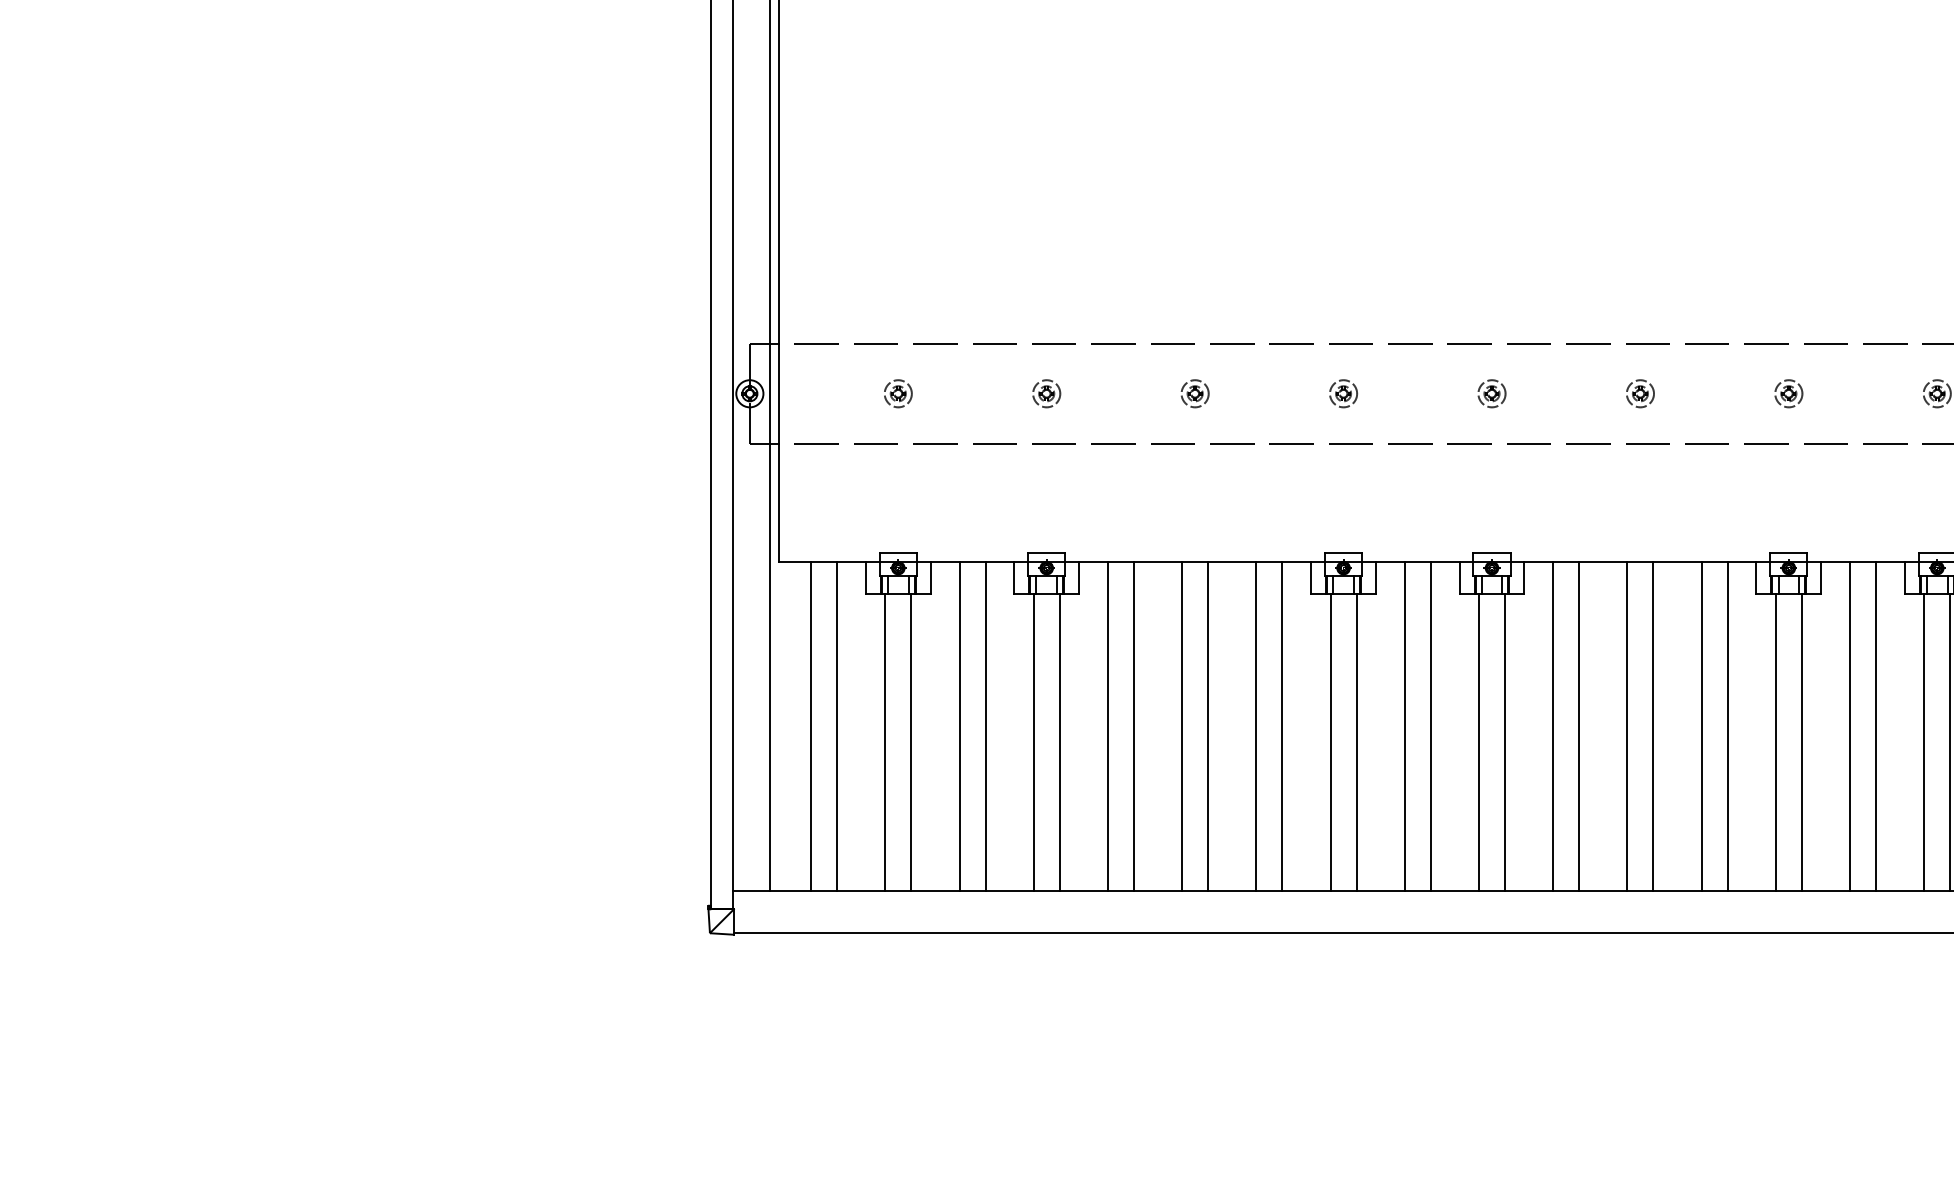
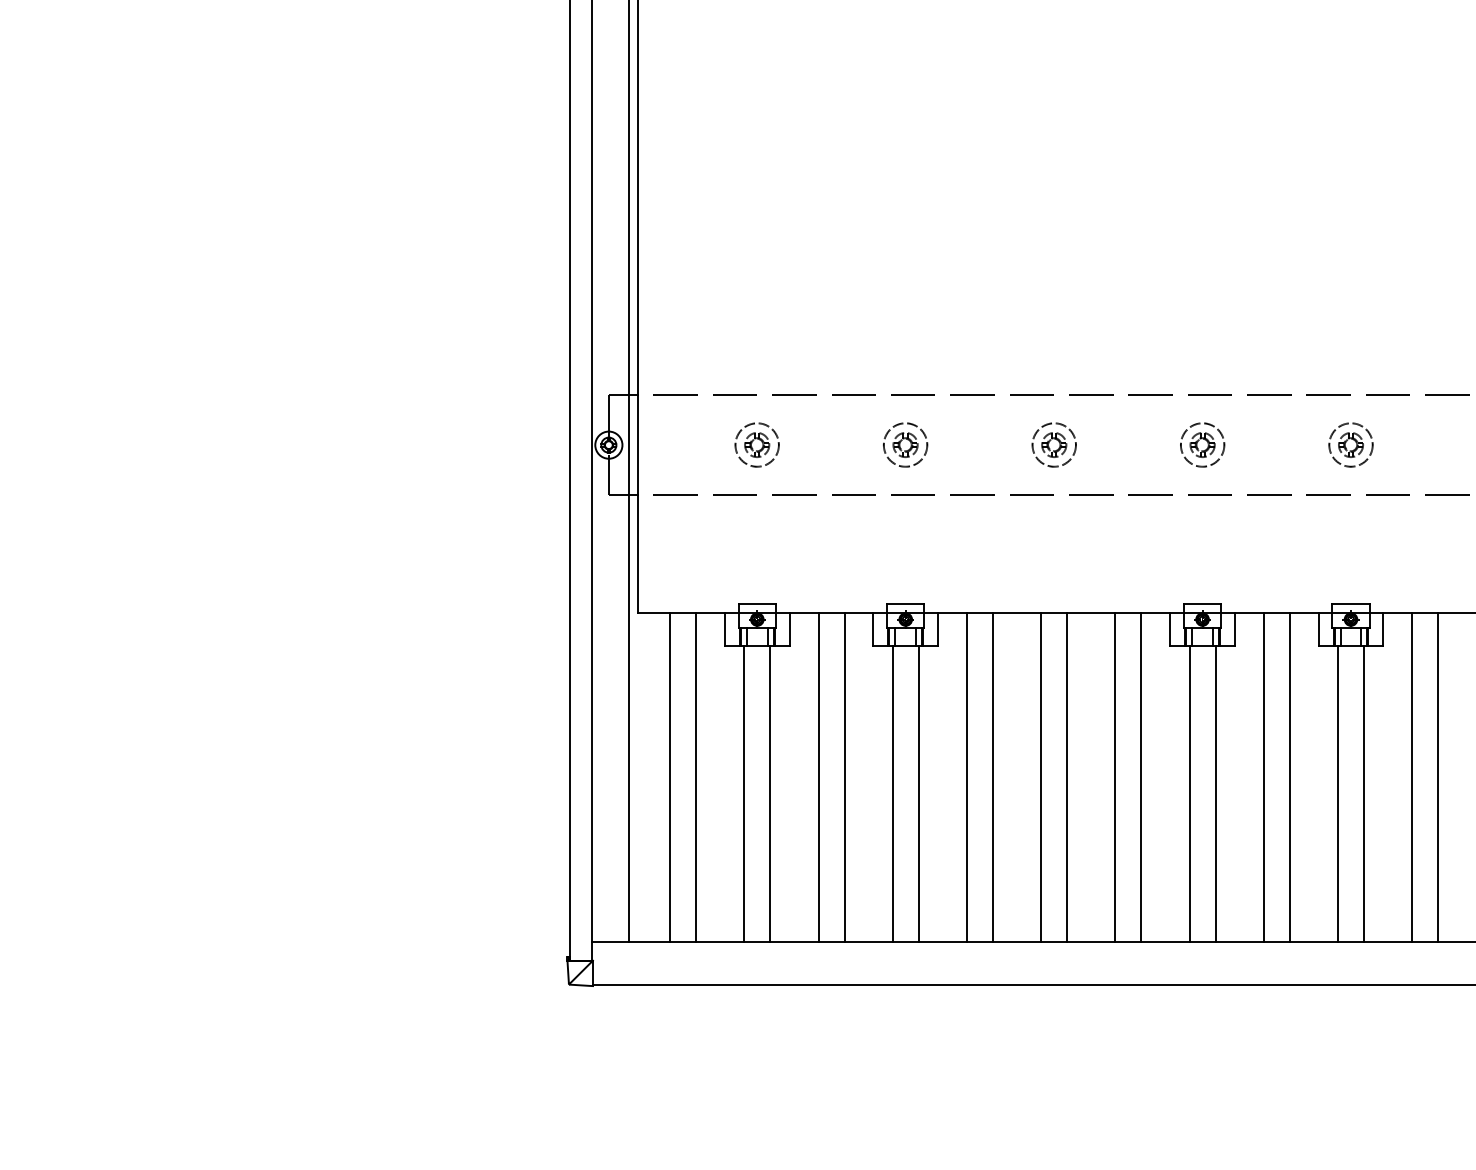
part: (898, 393) -> (757, 444), size x1.6
part: (1046, 393) -> (905, 444), size x1.6
part: (1194, 393) -> (1053, 444), size x1.6
part: (1343, 393) -> (1202, 444), size x1.6
part: (1491, 393) -> (1350, 444), size x1.6

